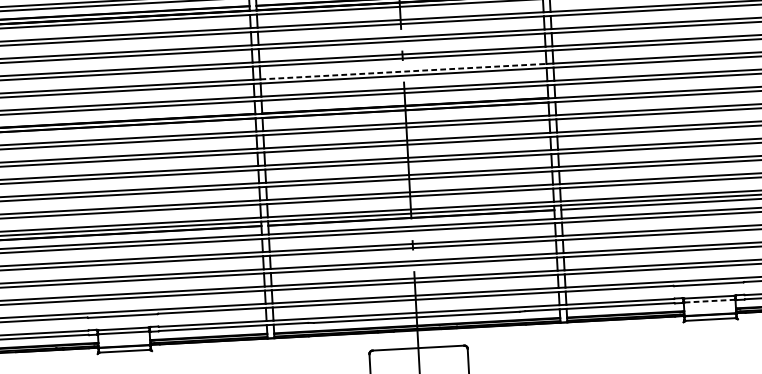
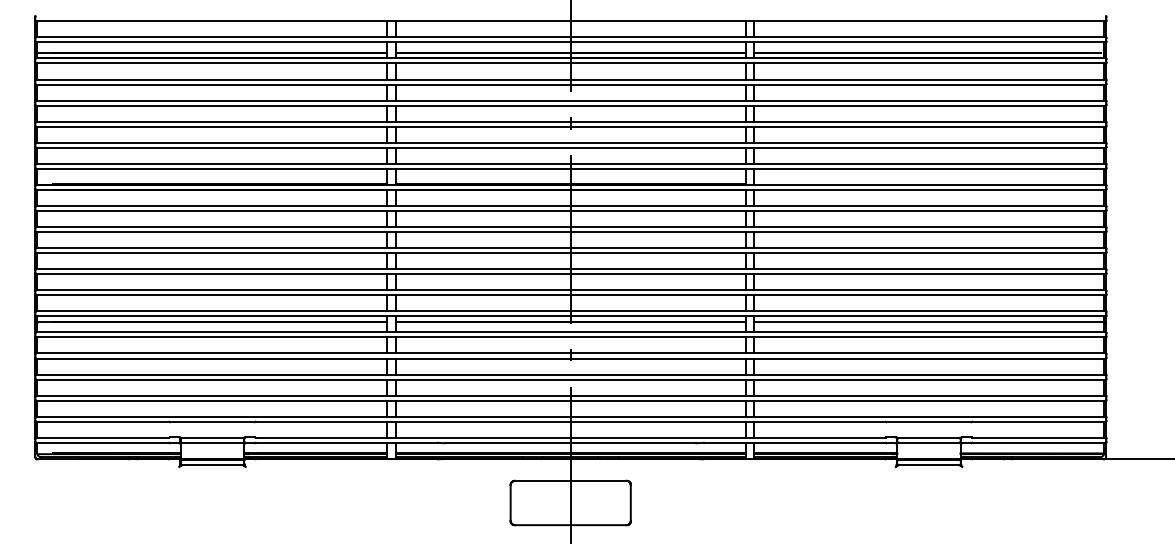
line: (403, 71) -> (570, 142), dashed -> solid
line: (710, 300) -> (929, 442), dashed -> solid

